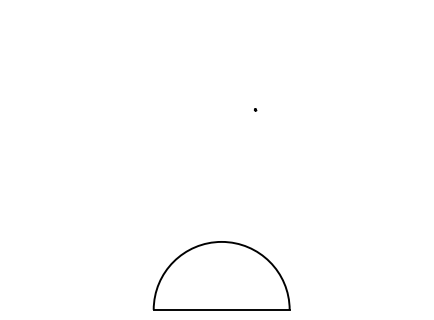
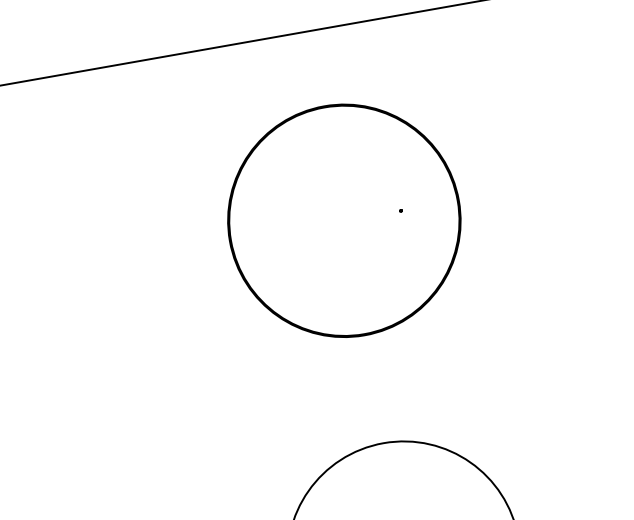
part: (221, 109) -> (343, 220), added

